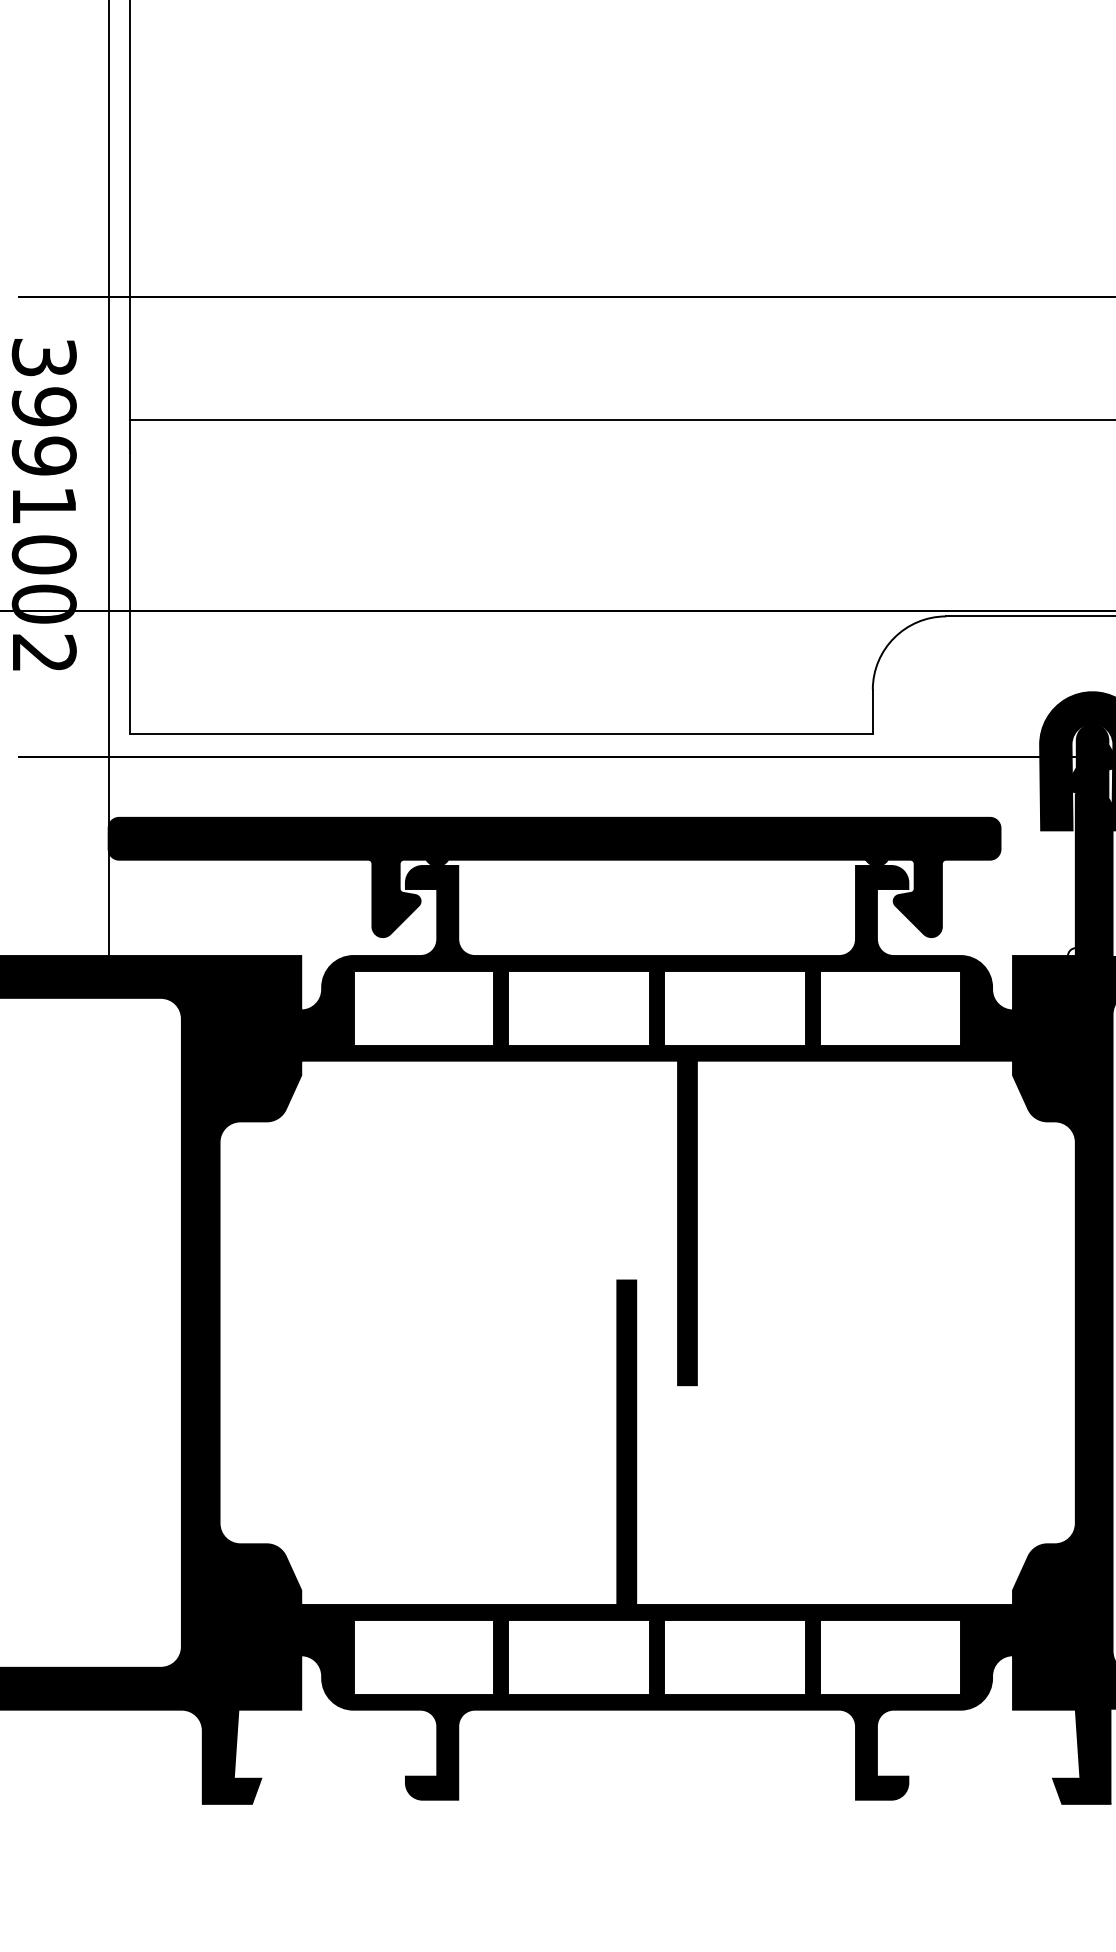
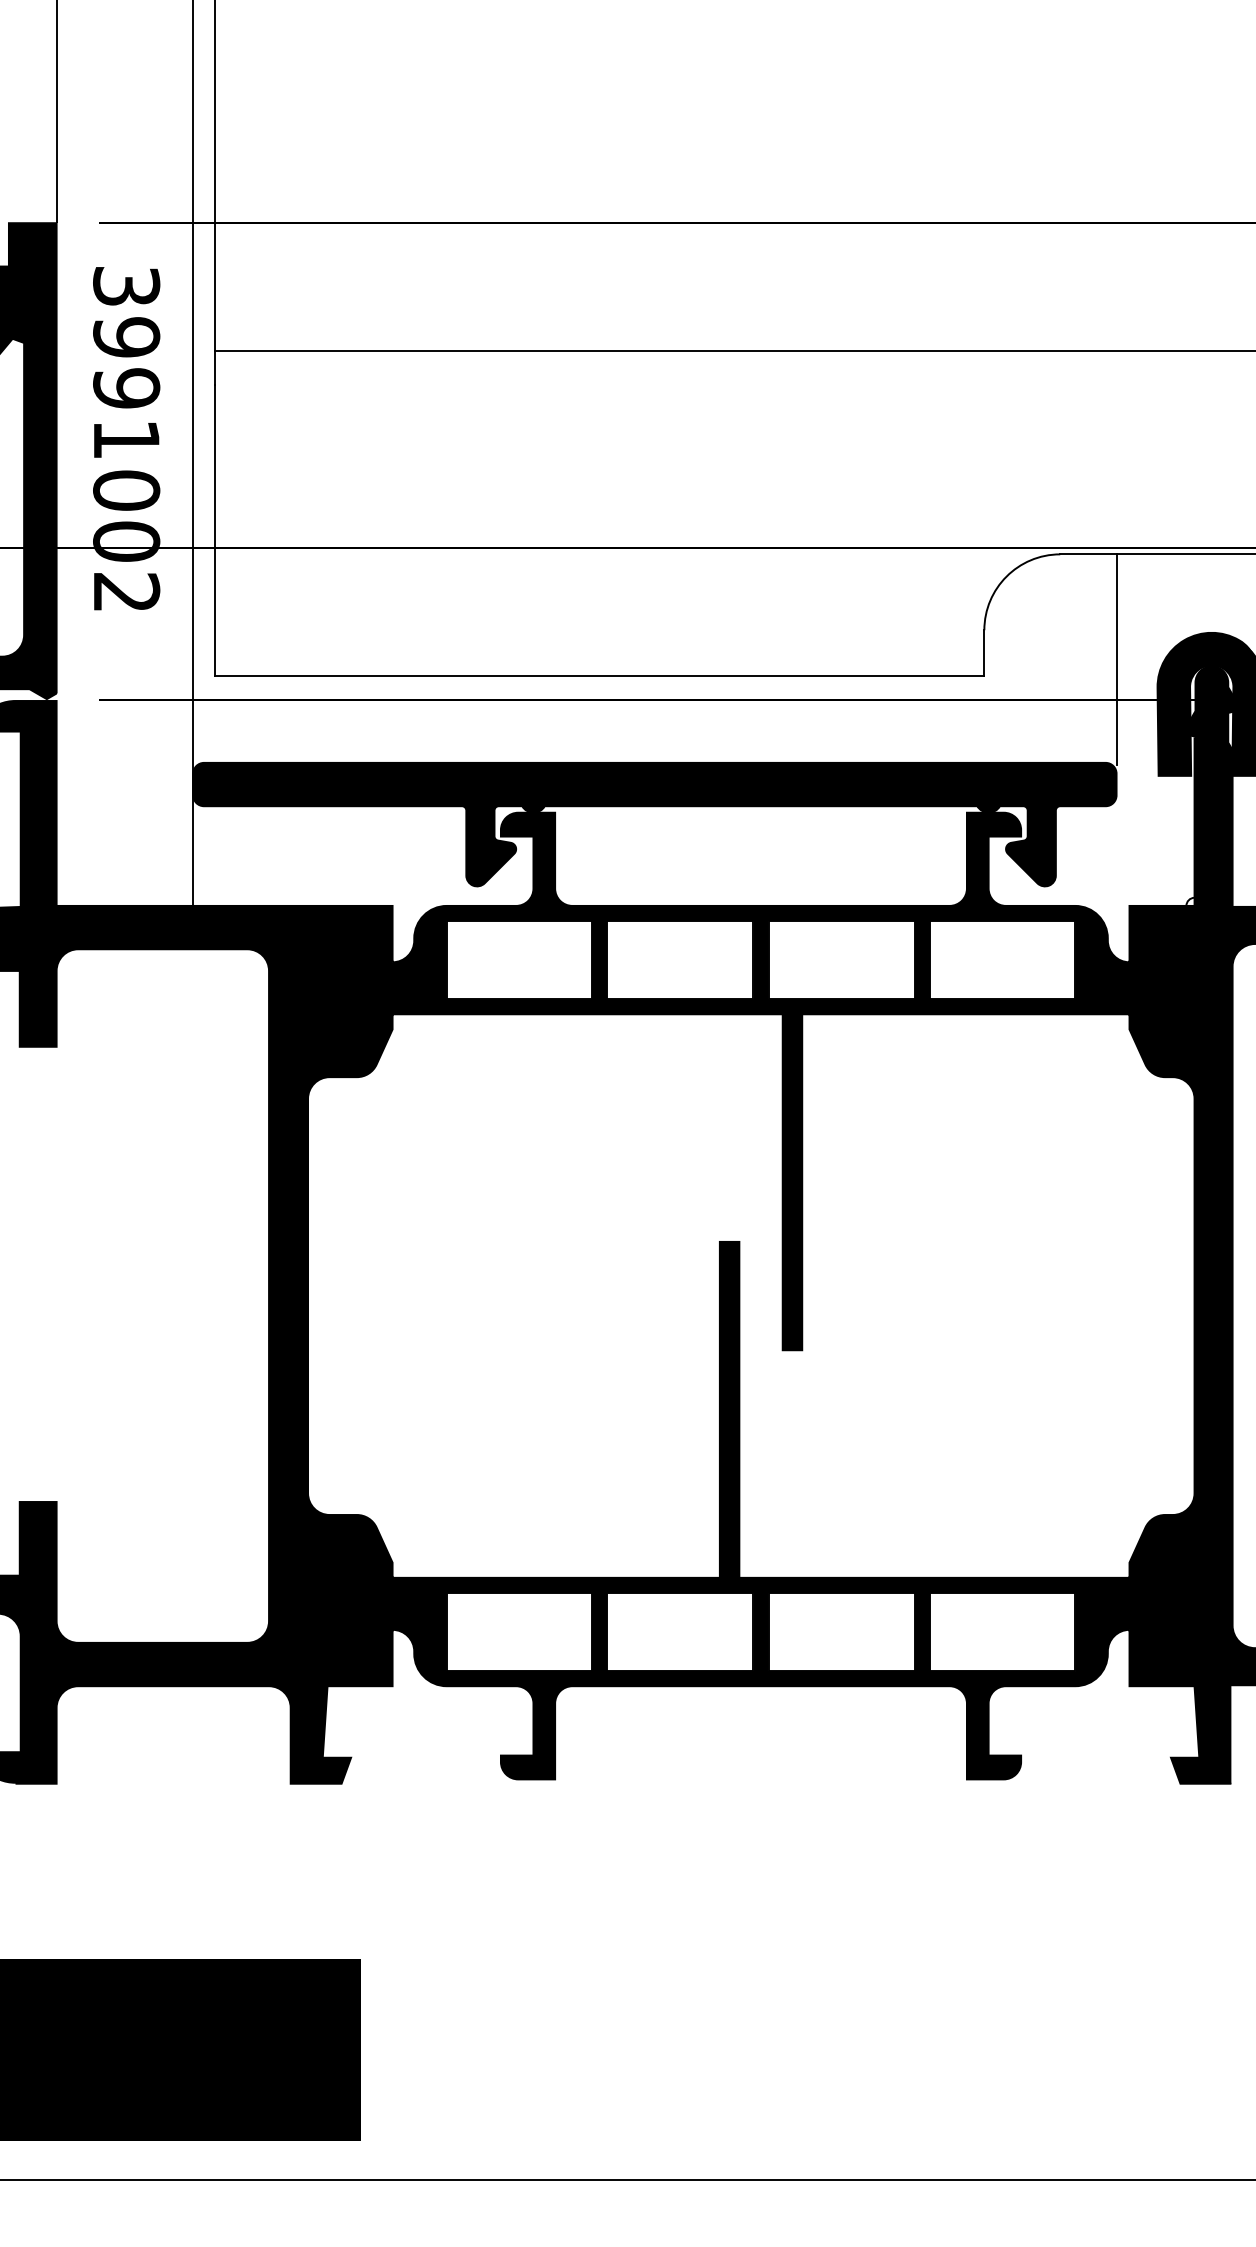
line: (1000, 717) -> (1116, 659), added

